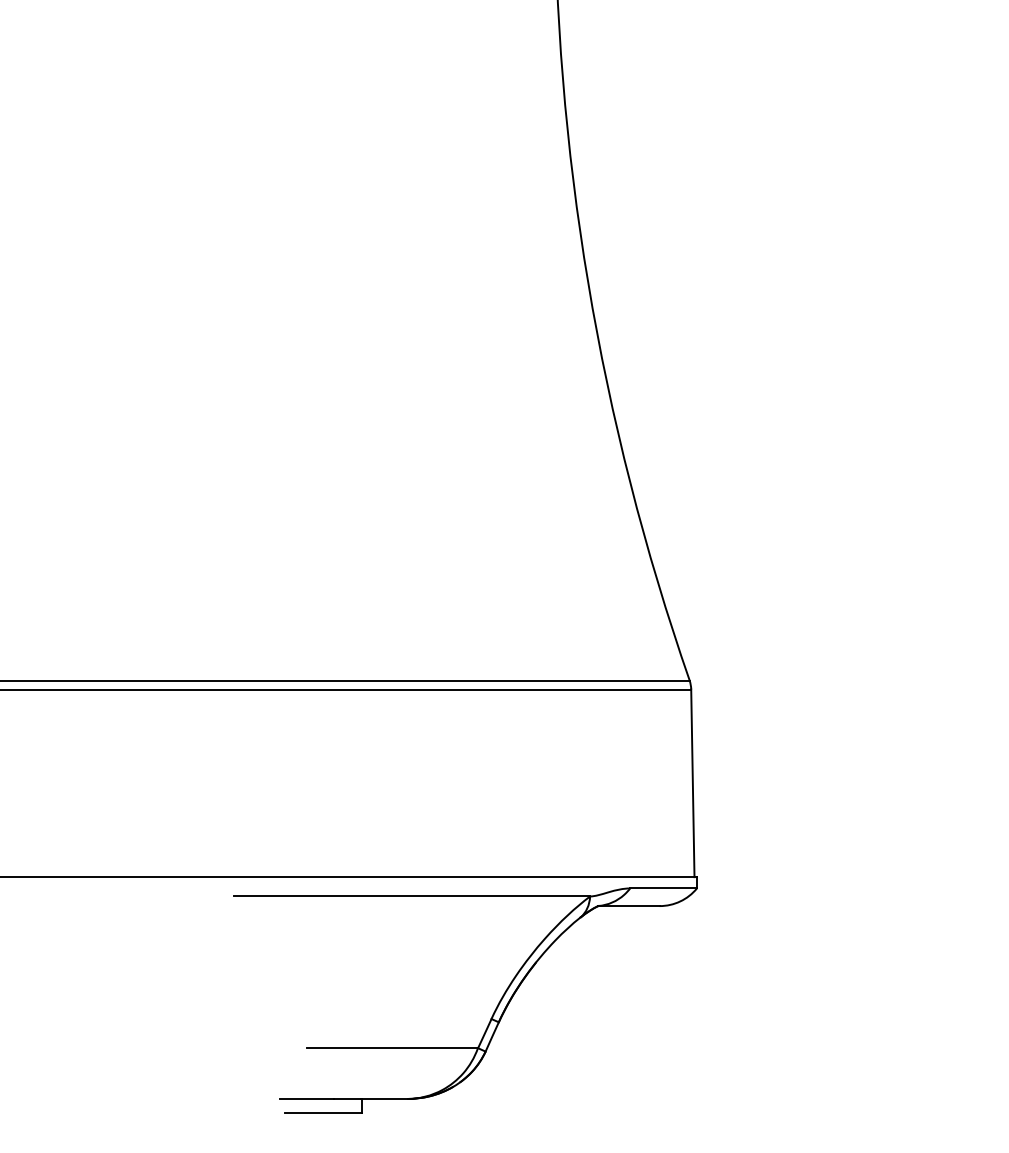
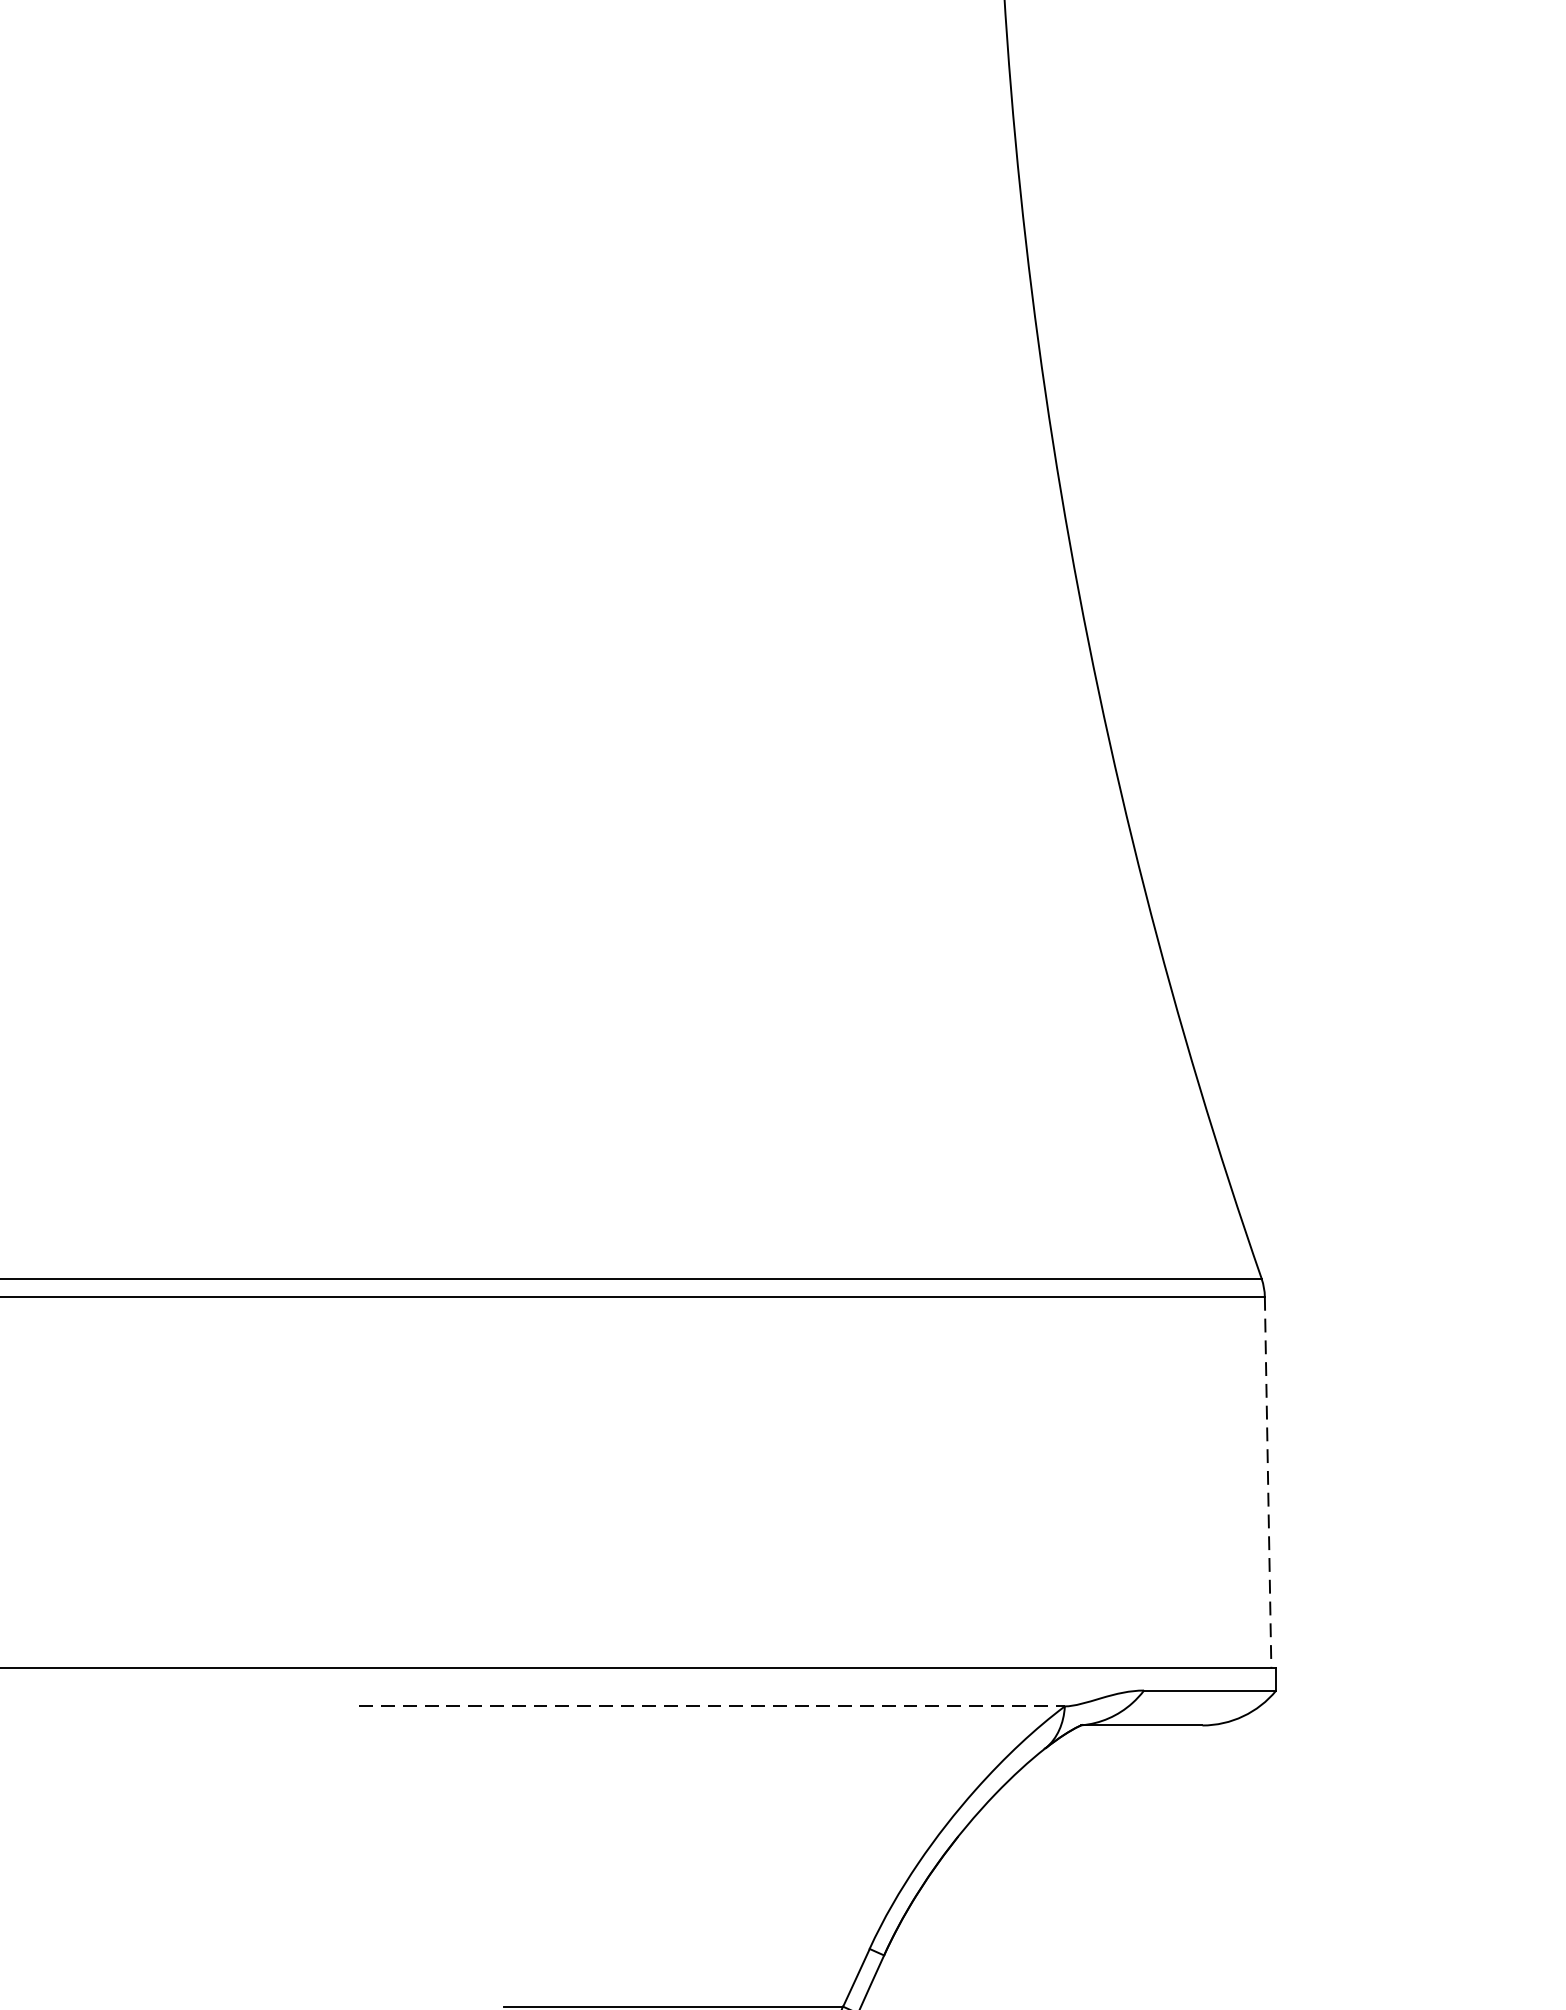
line: (692, 783) -> (1267, 1482), solid -> dashed
line: (412, 896) -> (713, 1706), solid -> dashed

